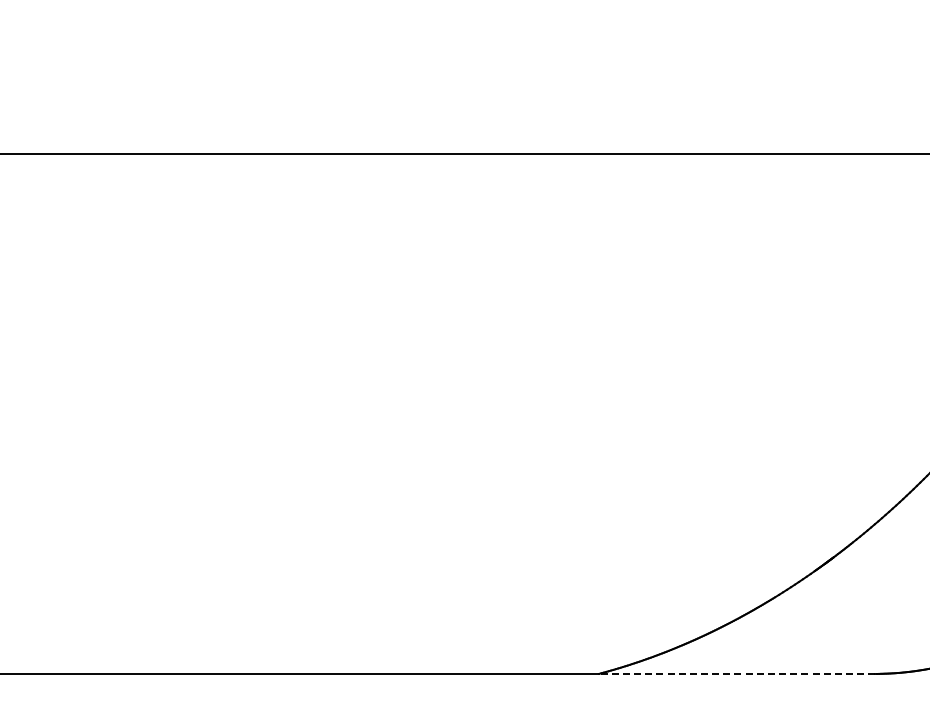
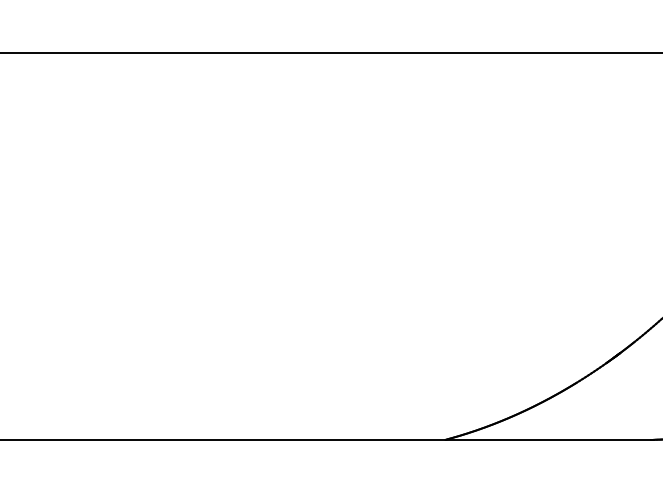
line: (736, 673) -> (547, 439), dashed -> solid

